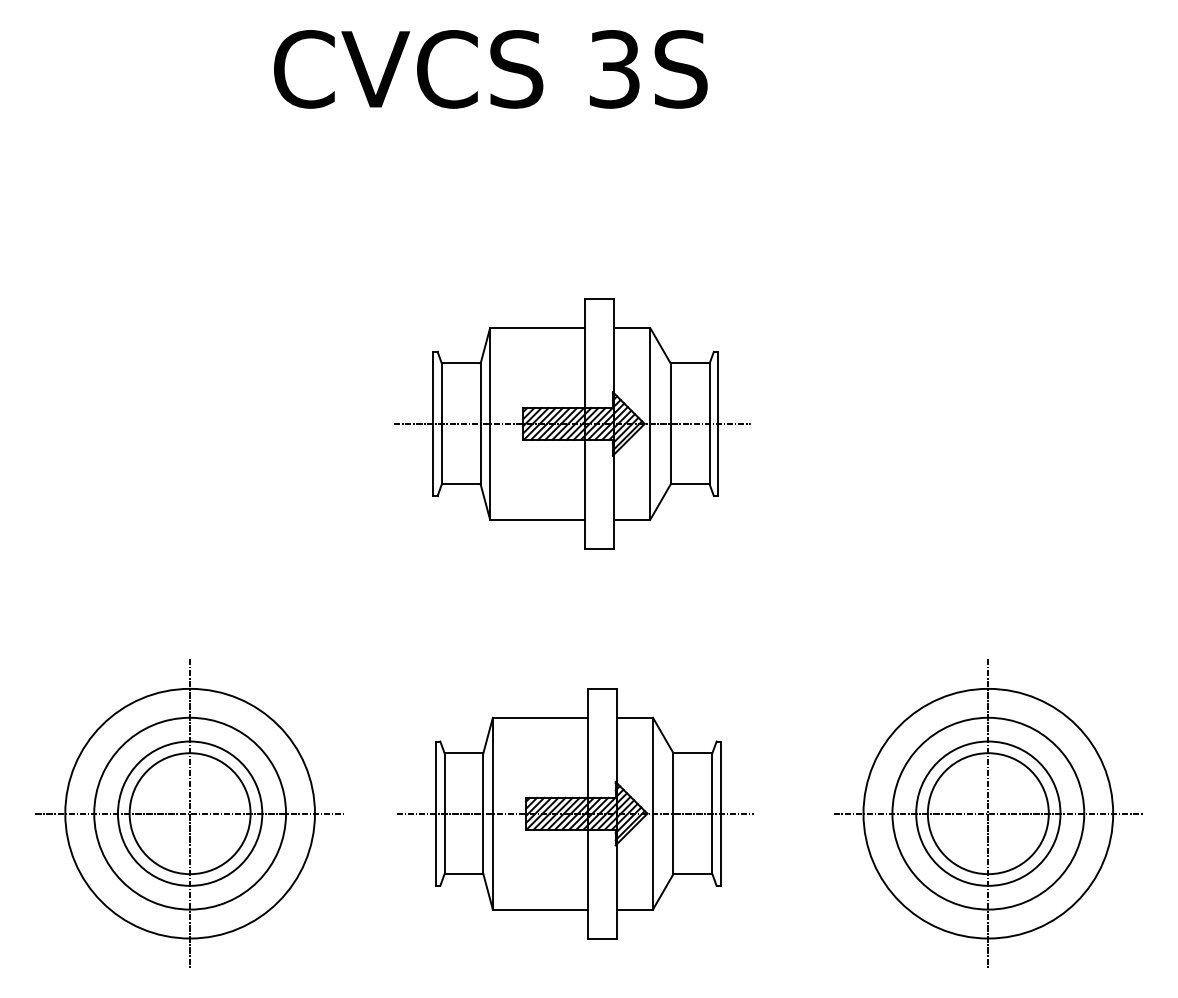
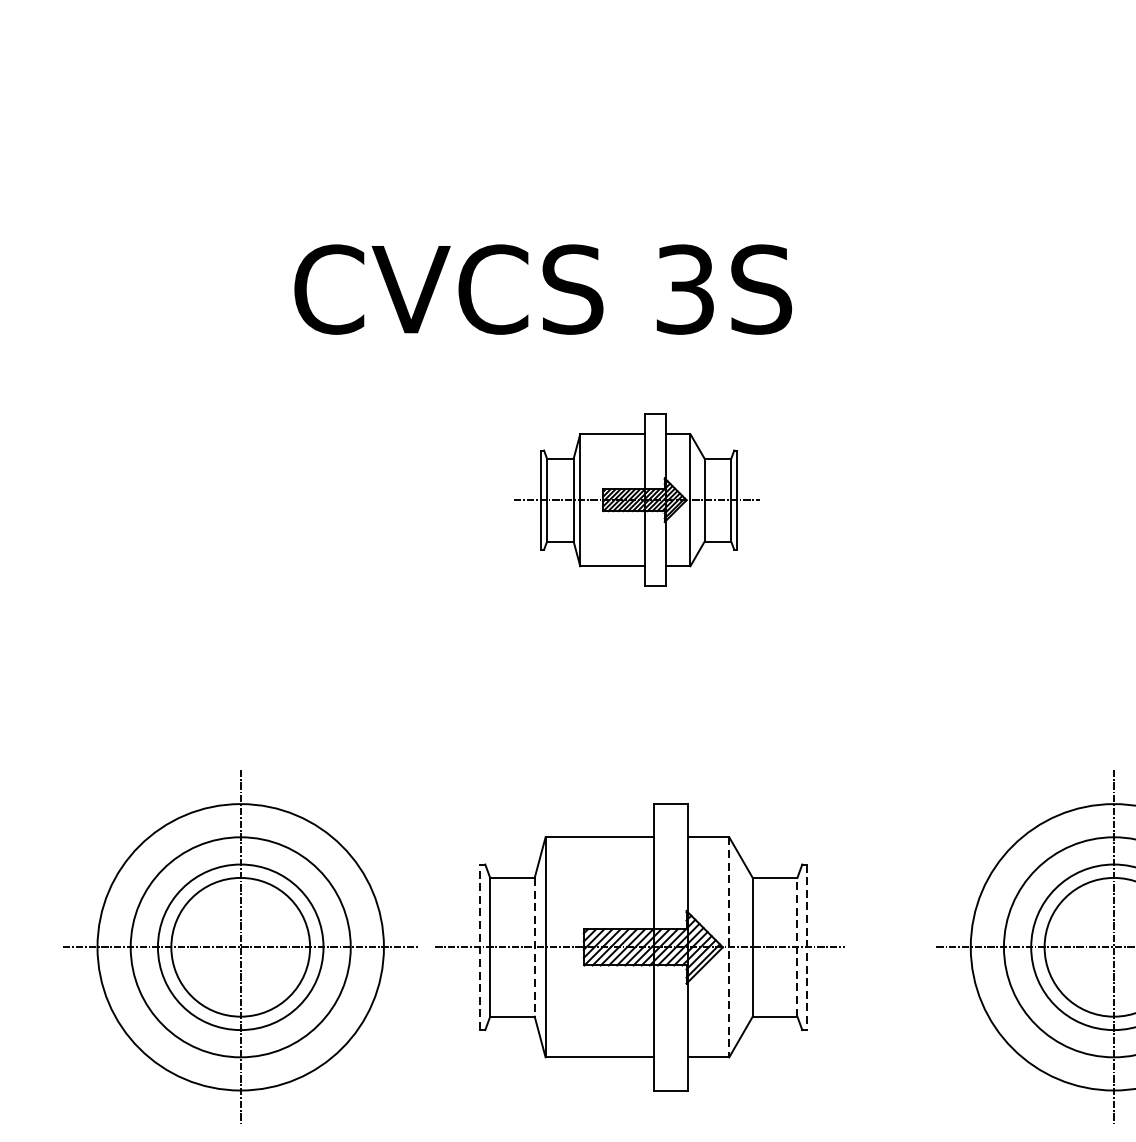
text: (490, 69) -> (542, 289), moved
part: (572, 423) -> (636, 499), size x0.6
part: (189, 813) -> (240, 947), moved
line: (435, 813) -> (479, 947), solid -> dashed
line: (652, 813) -> (728, 947), solid -> dashed
line: (712, 813) -> (797, 947), solid -> dashed
line: (483, 814) -> (534, 948), solid -> dashed
line: (721, 814) -> (807, 948), solid -> dashed

